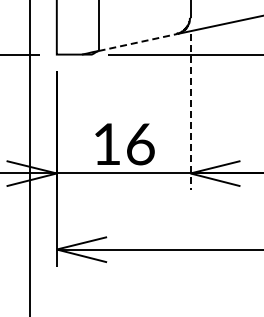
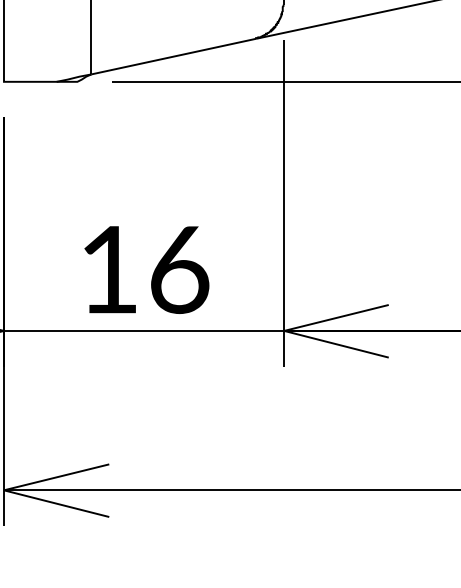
line: (138, 42) -> (175, 56), dashed -> solid
line: (190, 112) -> (284, 203), dashed -> solid

